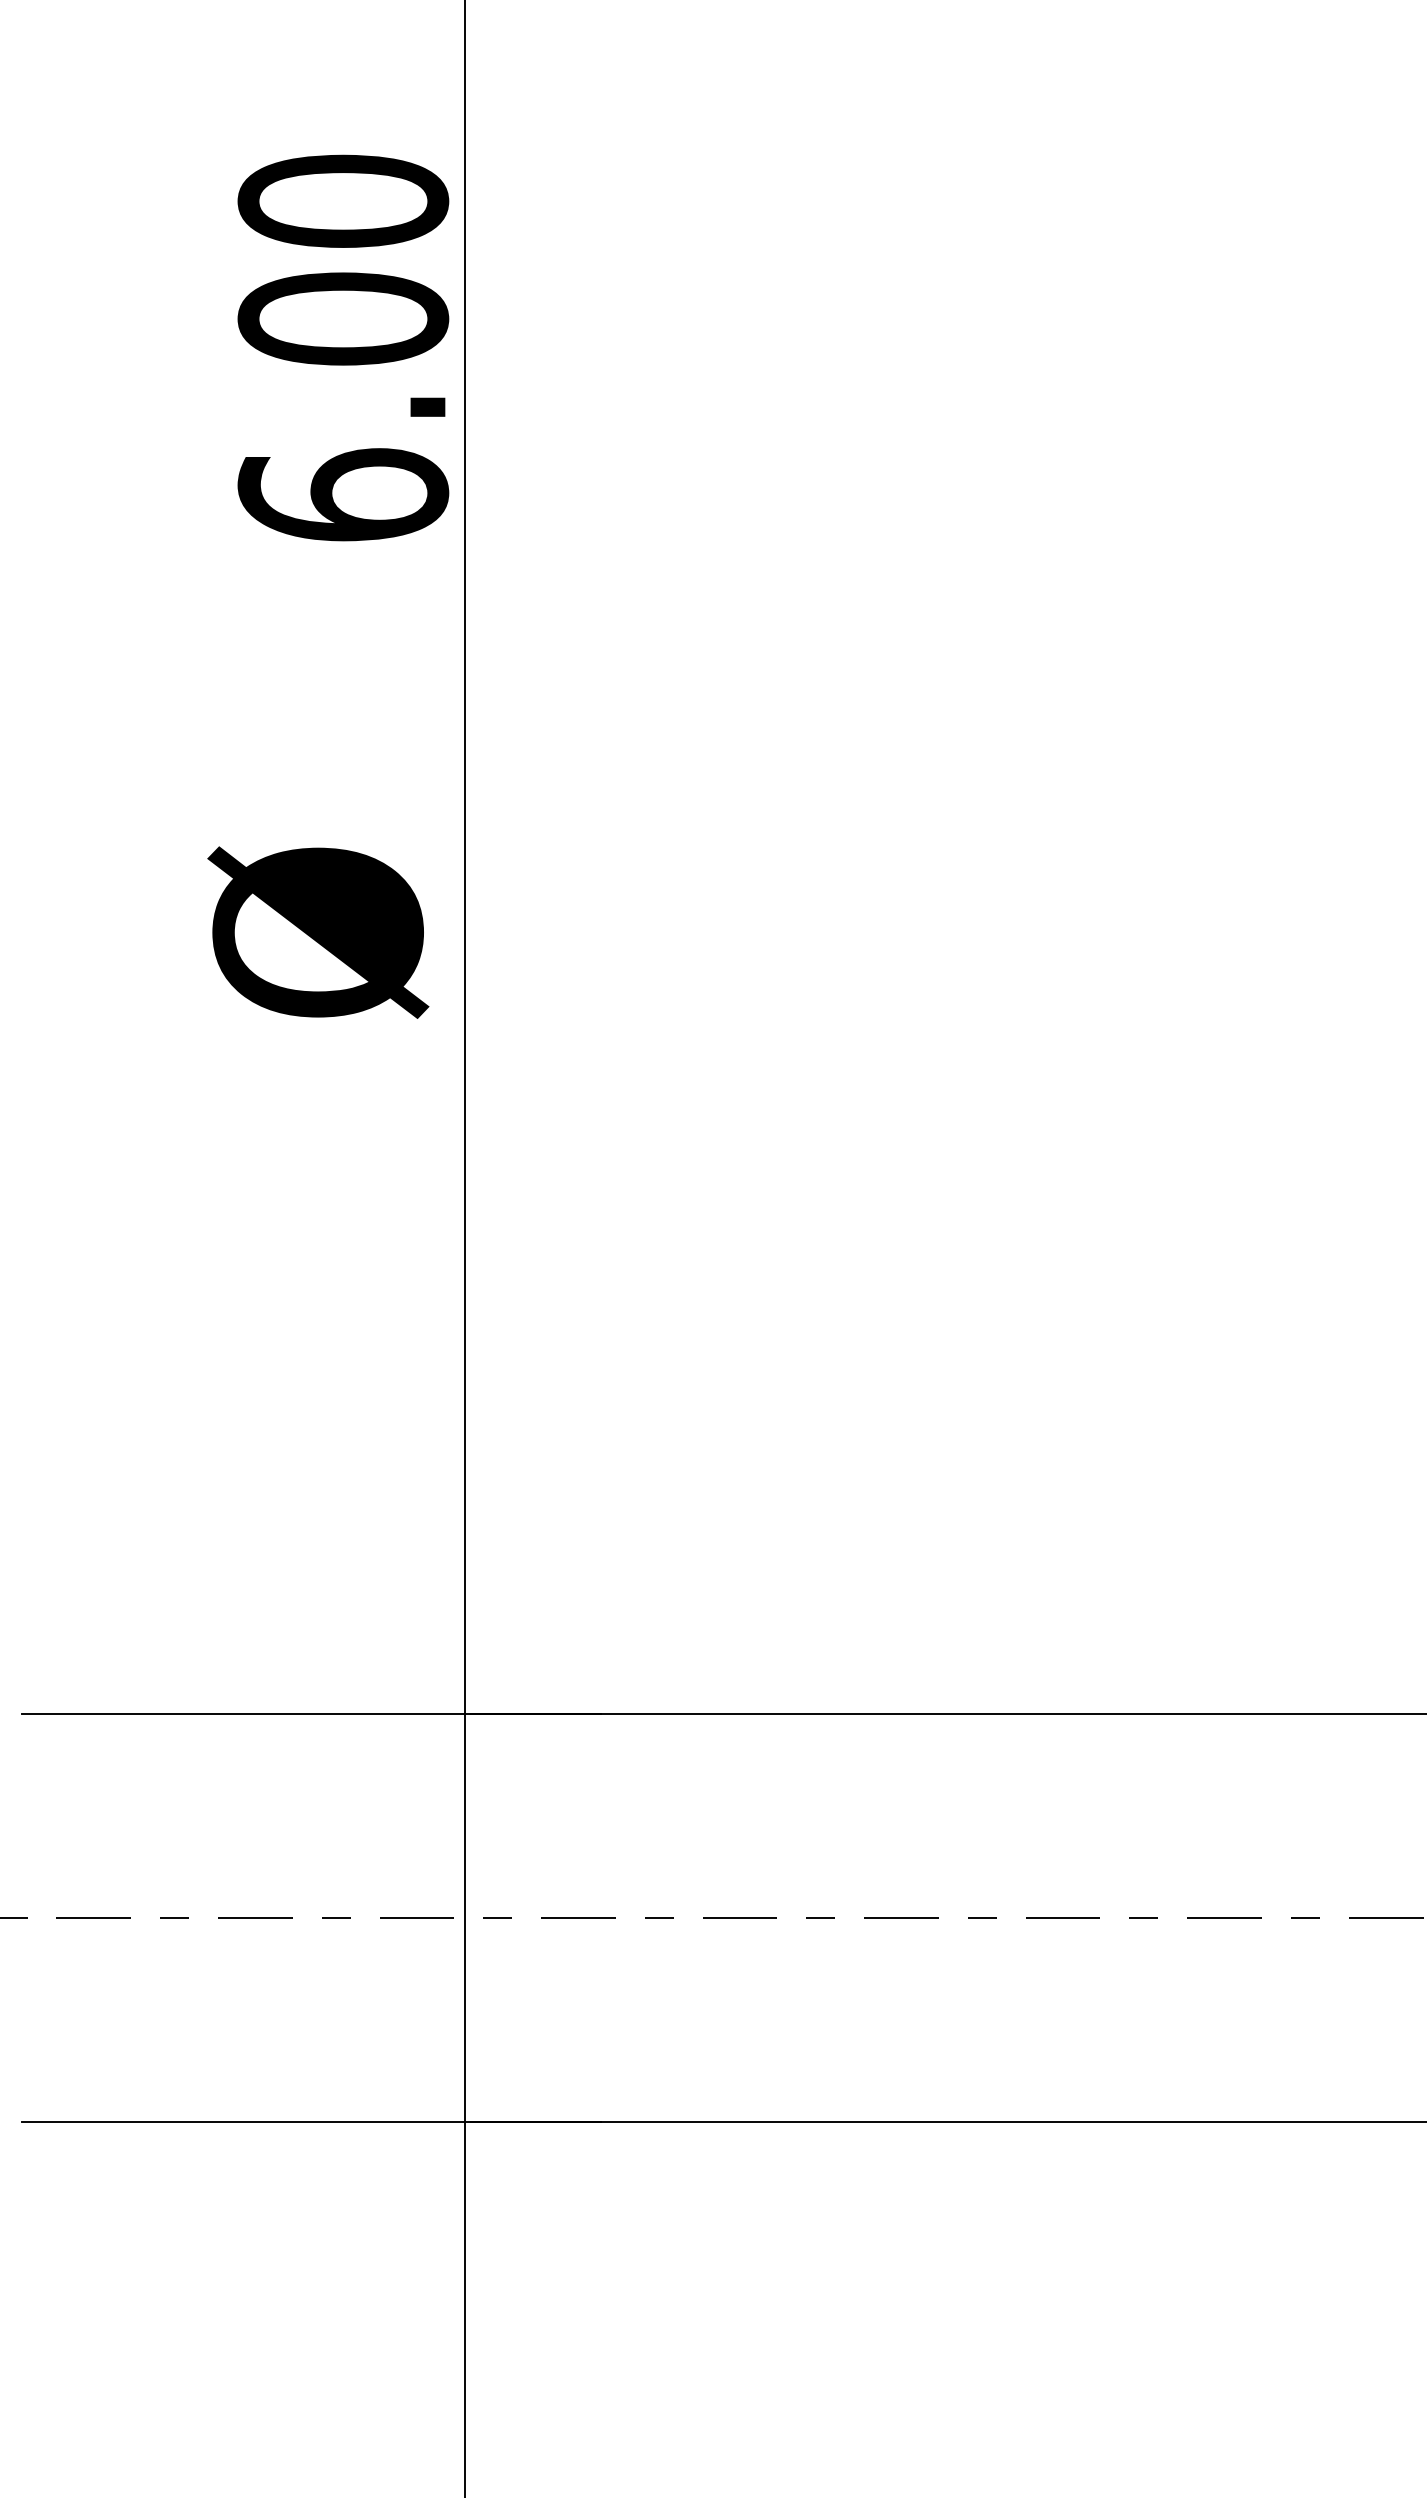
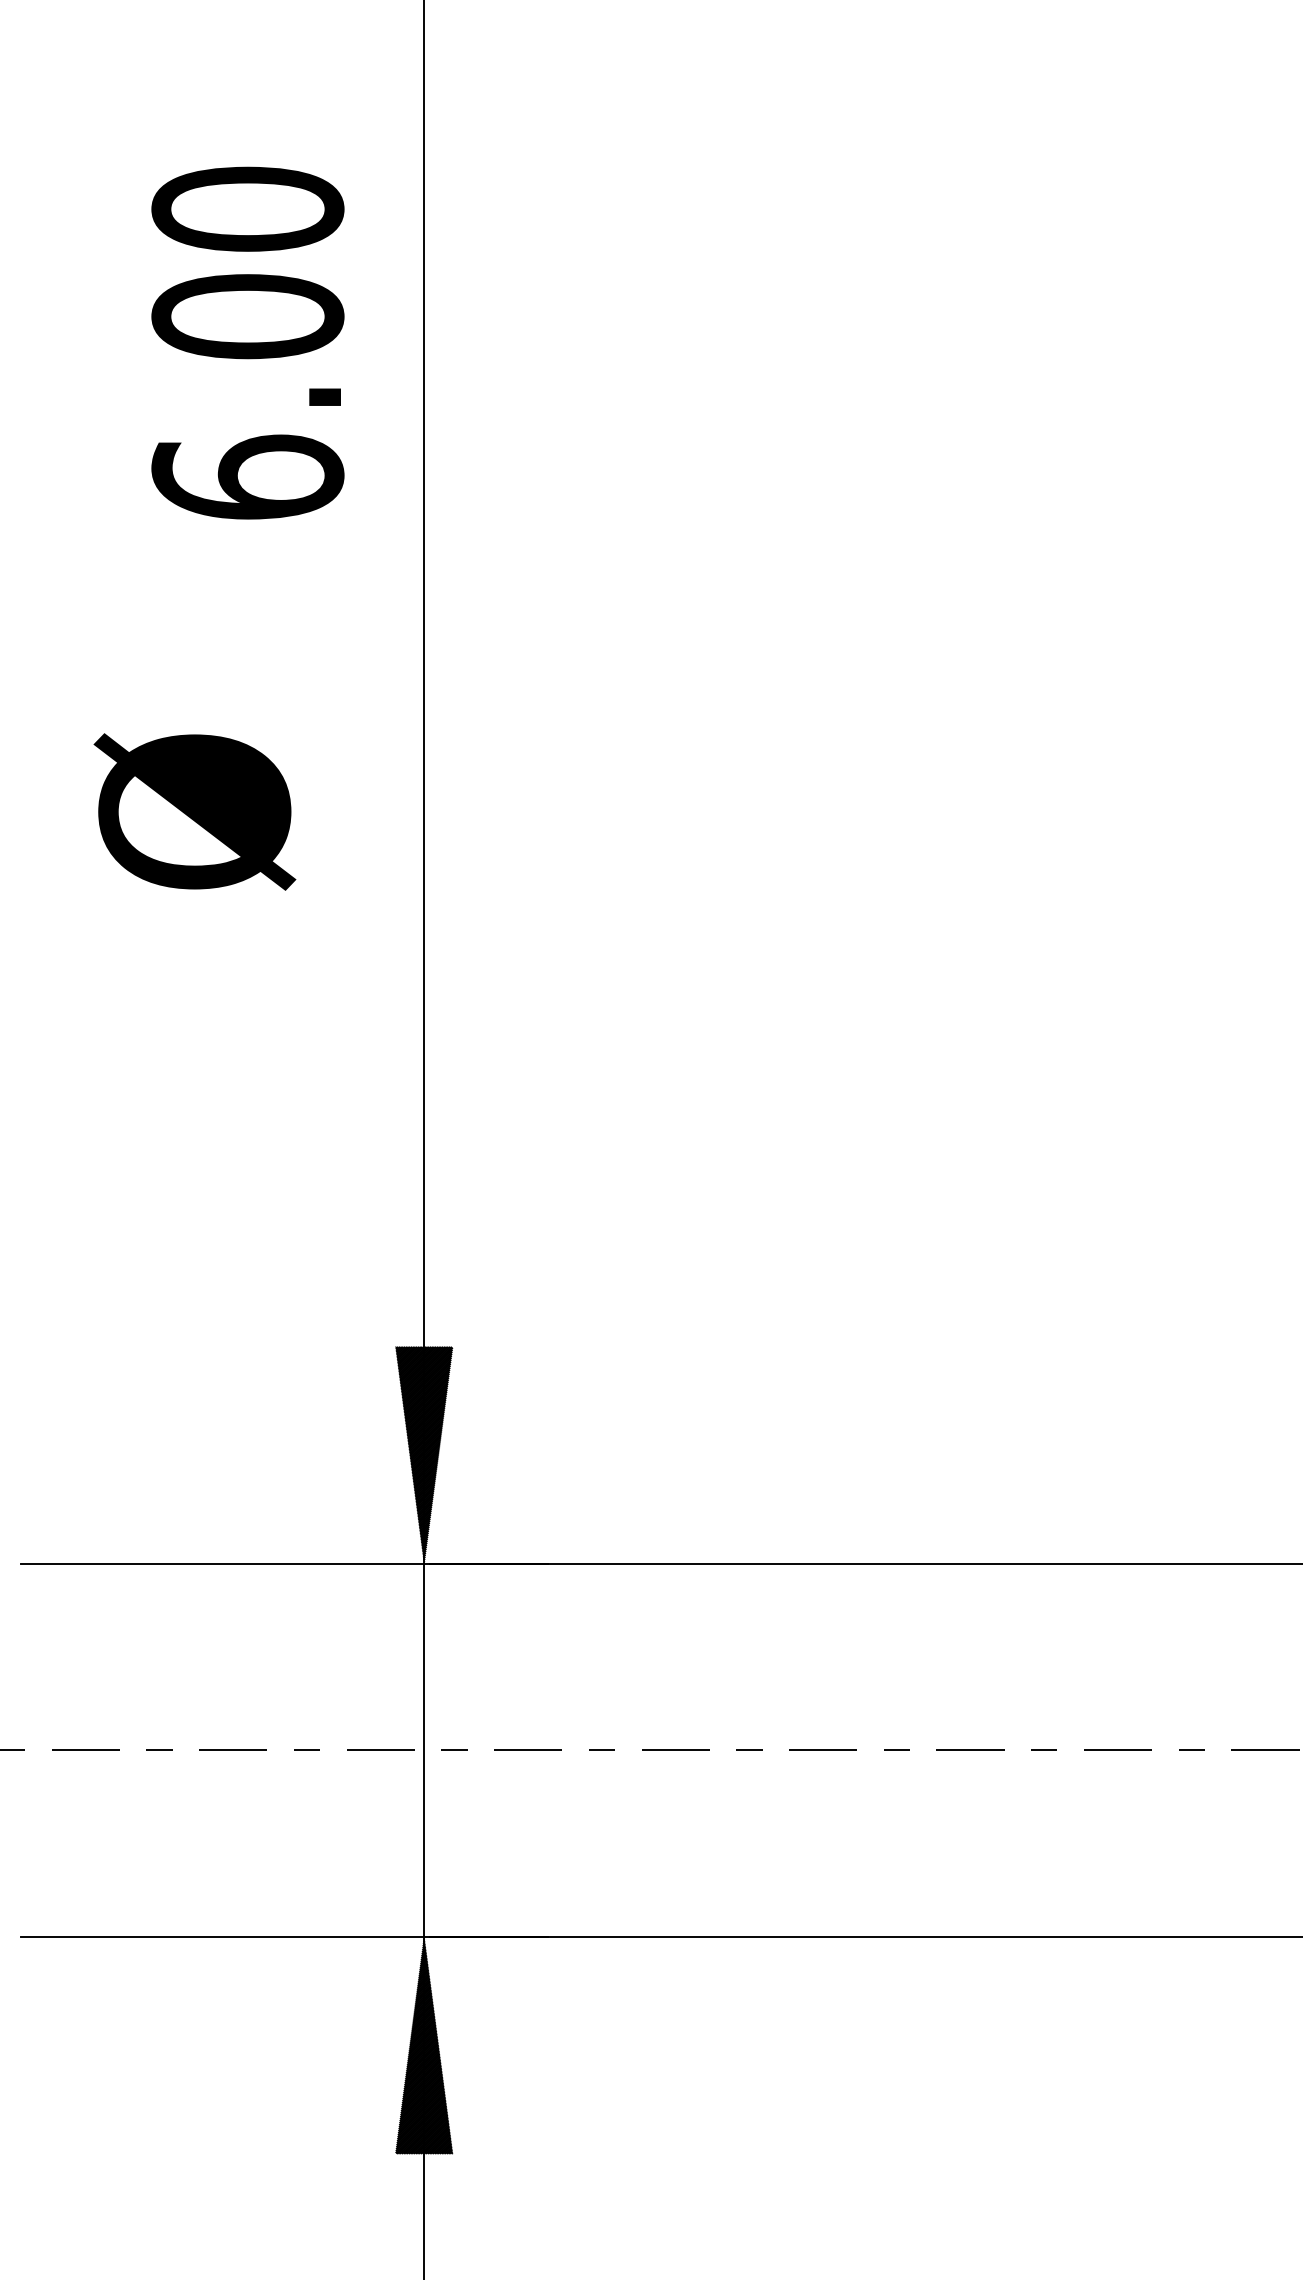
text: (343, 347) -> (248, 342), moved
text: (318, 932) -> (195, 811), moved
hatch: (464, 1593) -> (424, 1454), added
hatch: (464, 2241) -> (424, 2045), added

